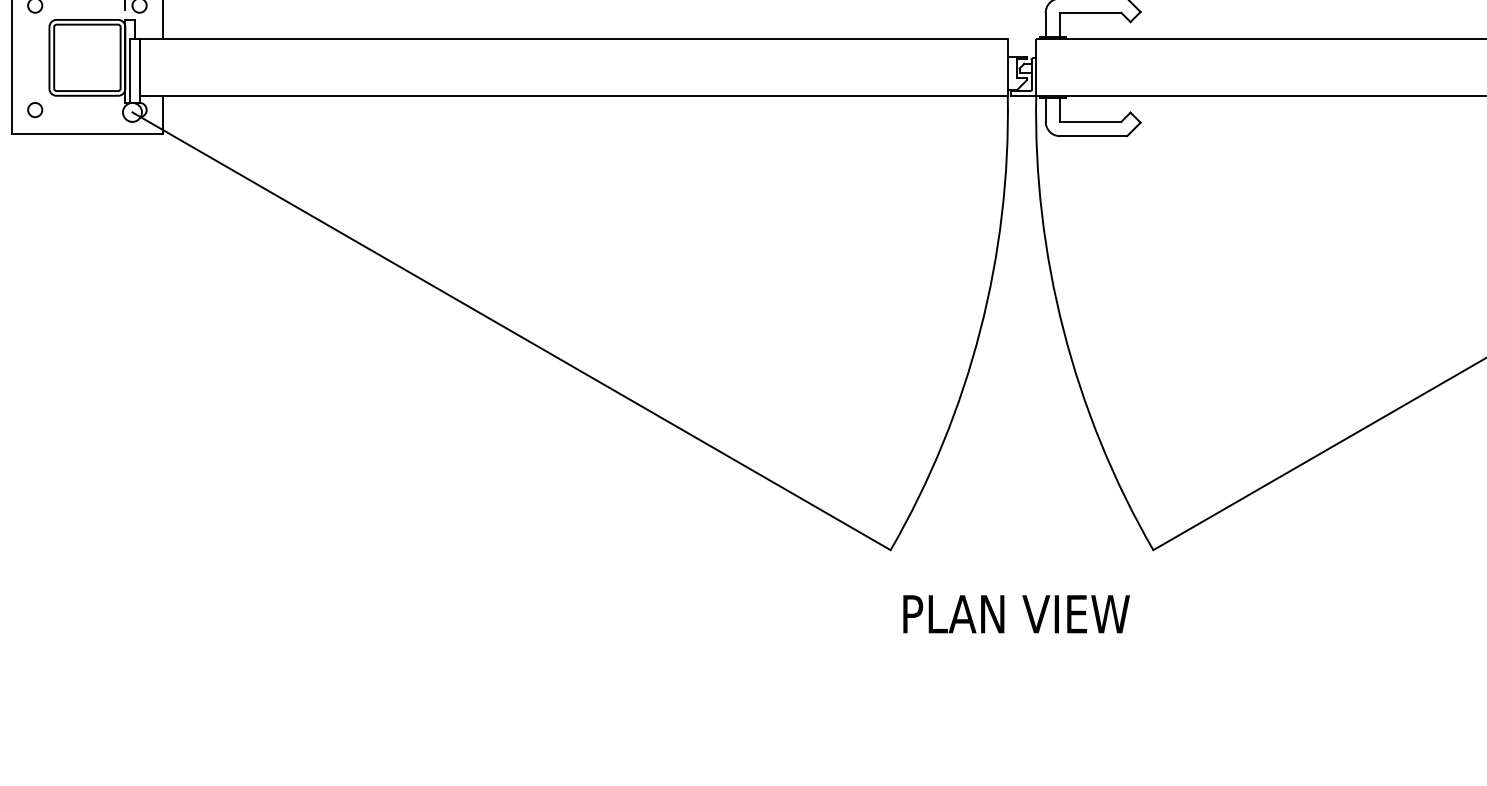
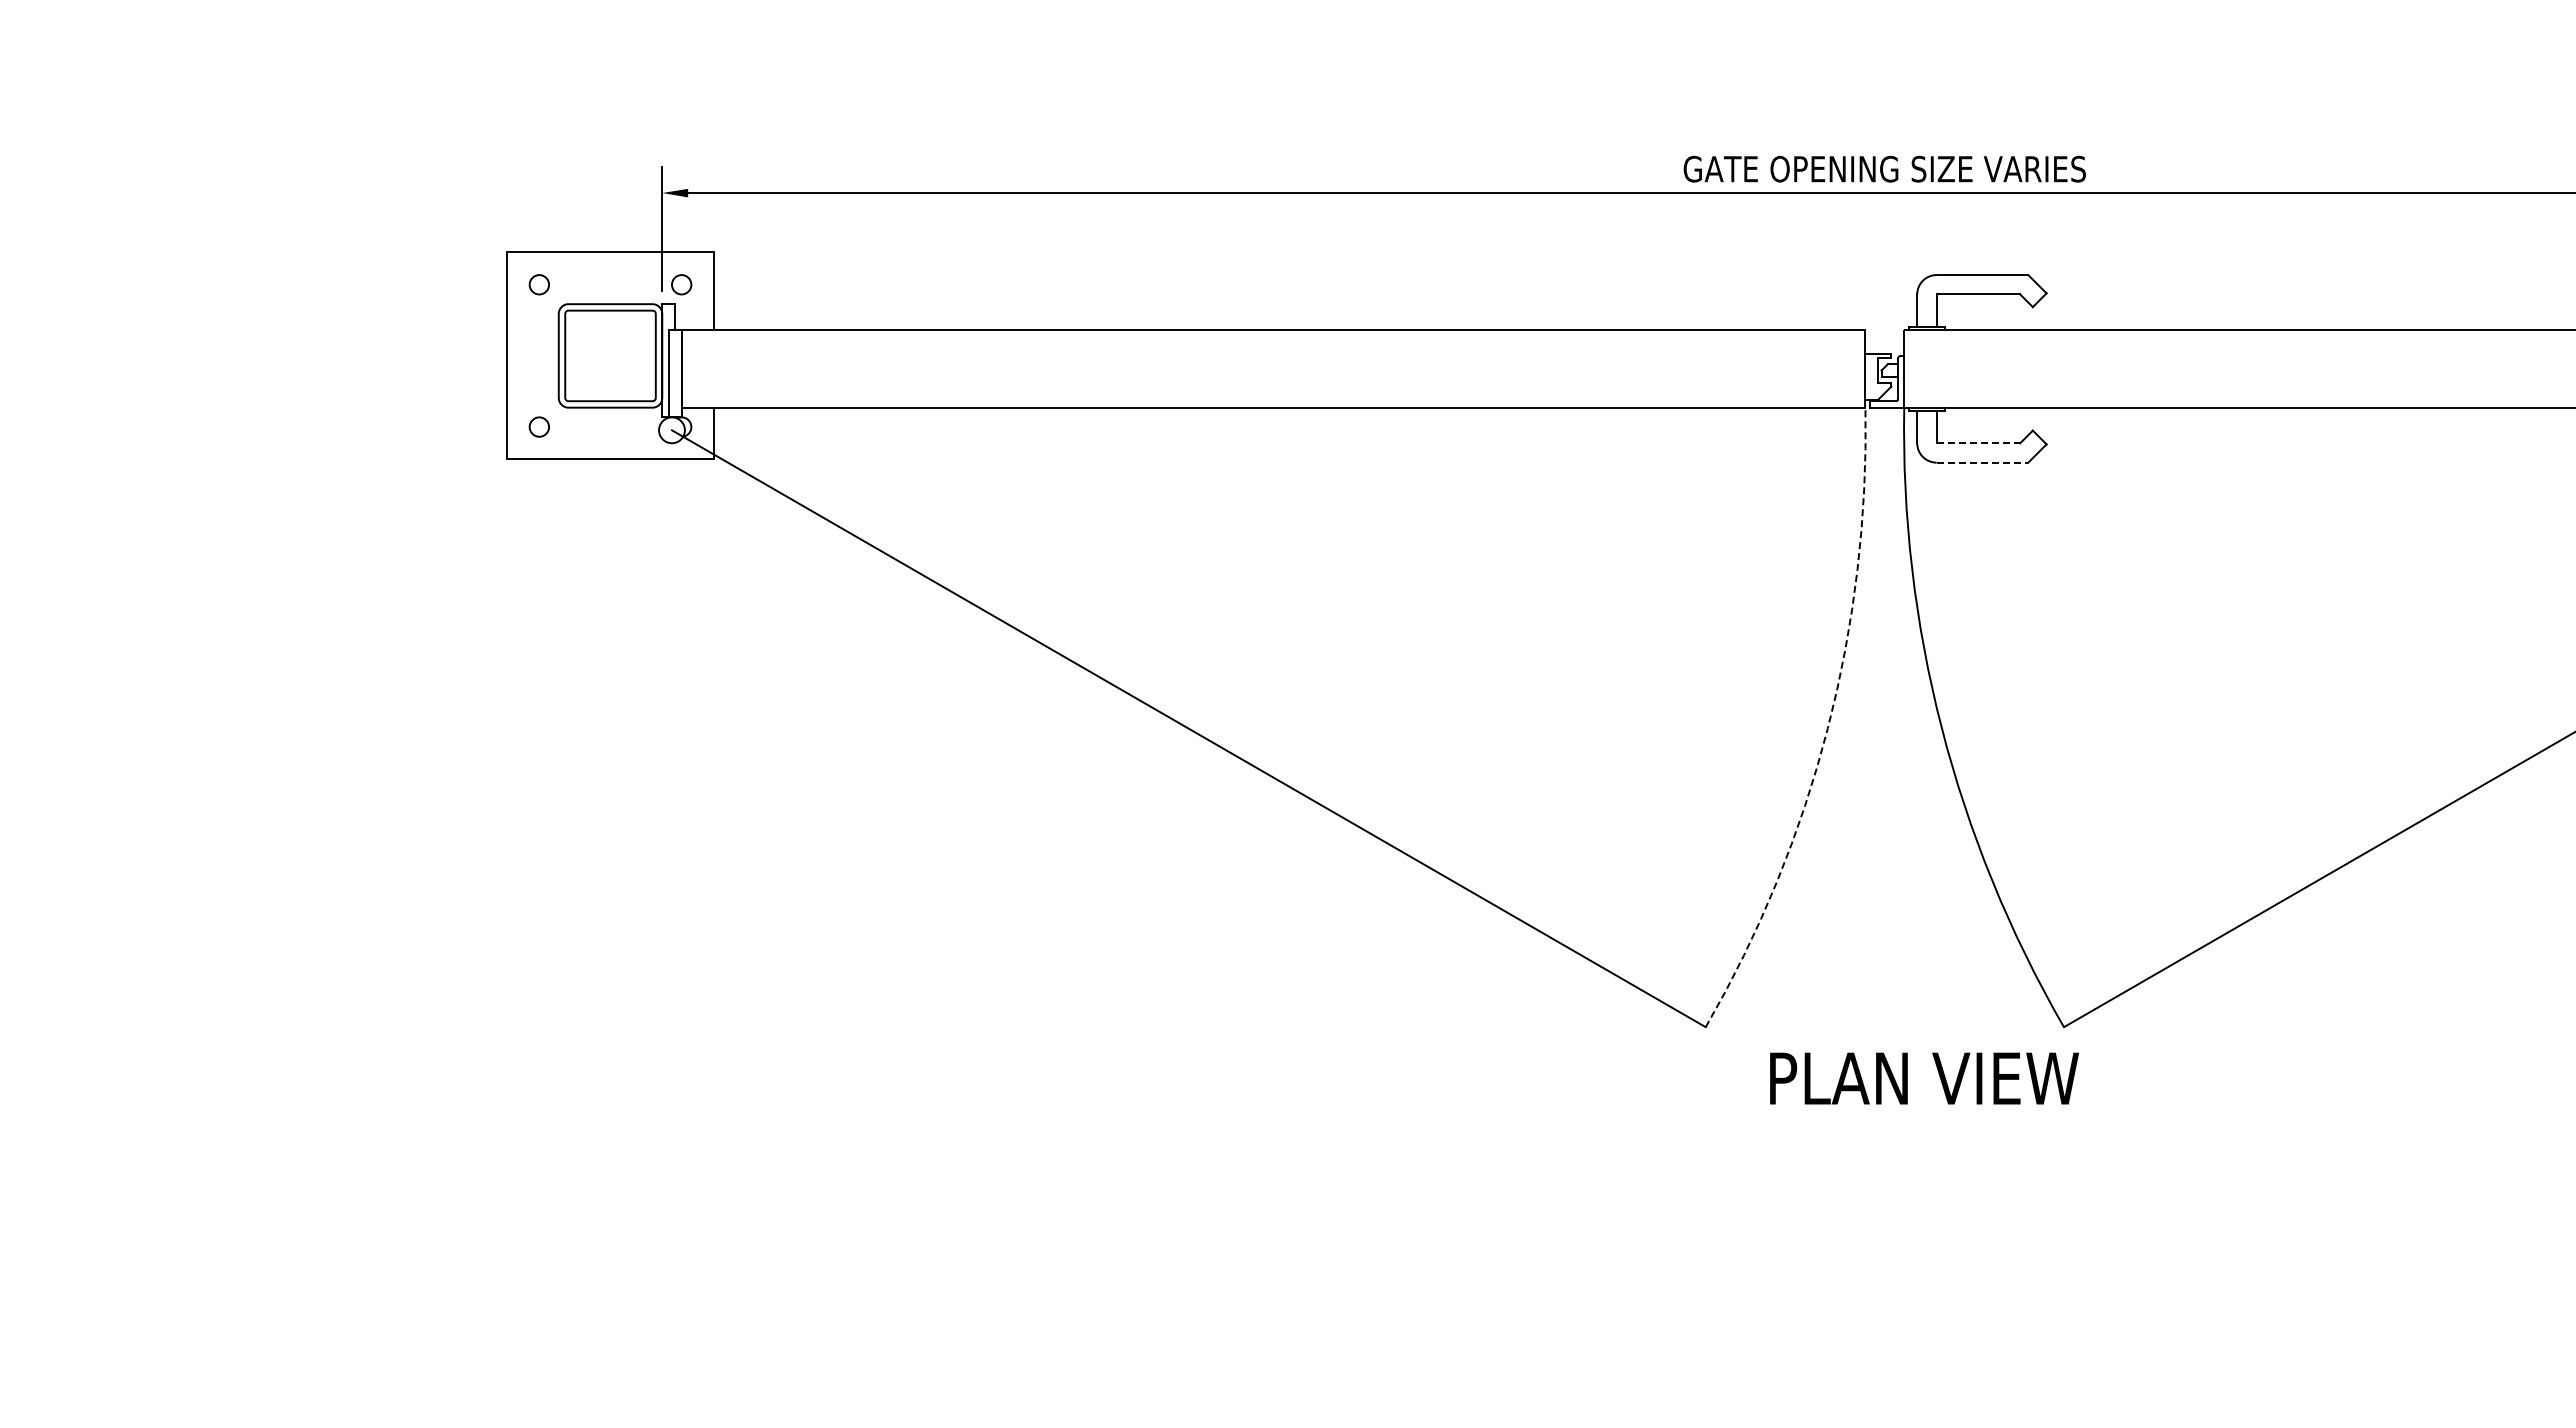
line: (1090, 122) -> (1978, 443), solid -> dashed
line: (1093, 136) -> (1982, 462), solid -> dashed
arc: (979, 331) -> (1827, 728), solid -> dashed
text: (1016, 614) -> (1924, 1078), moved

